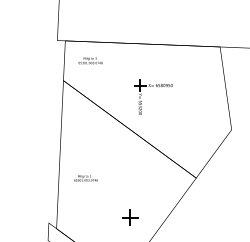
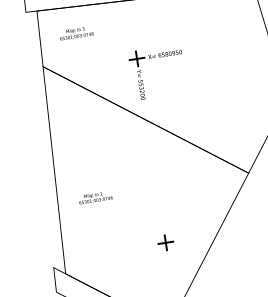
part: (153, 86) -> (155, 57), moved
part: (130, 217) -> (165, 242), size x0.71

